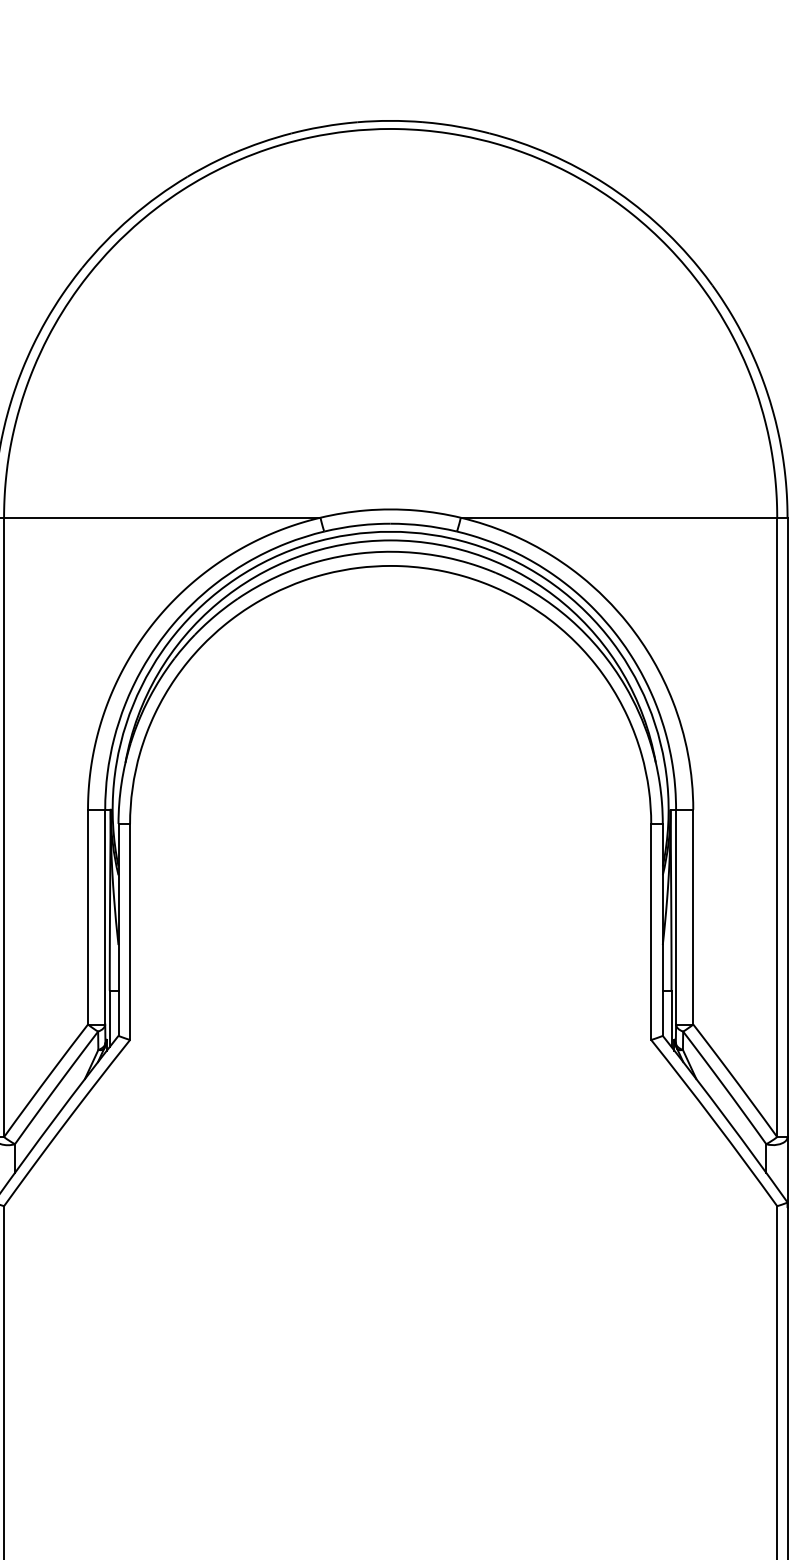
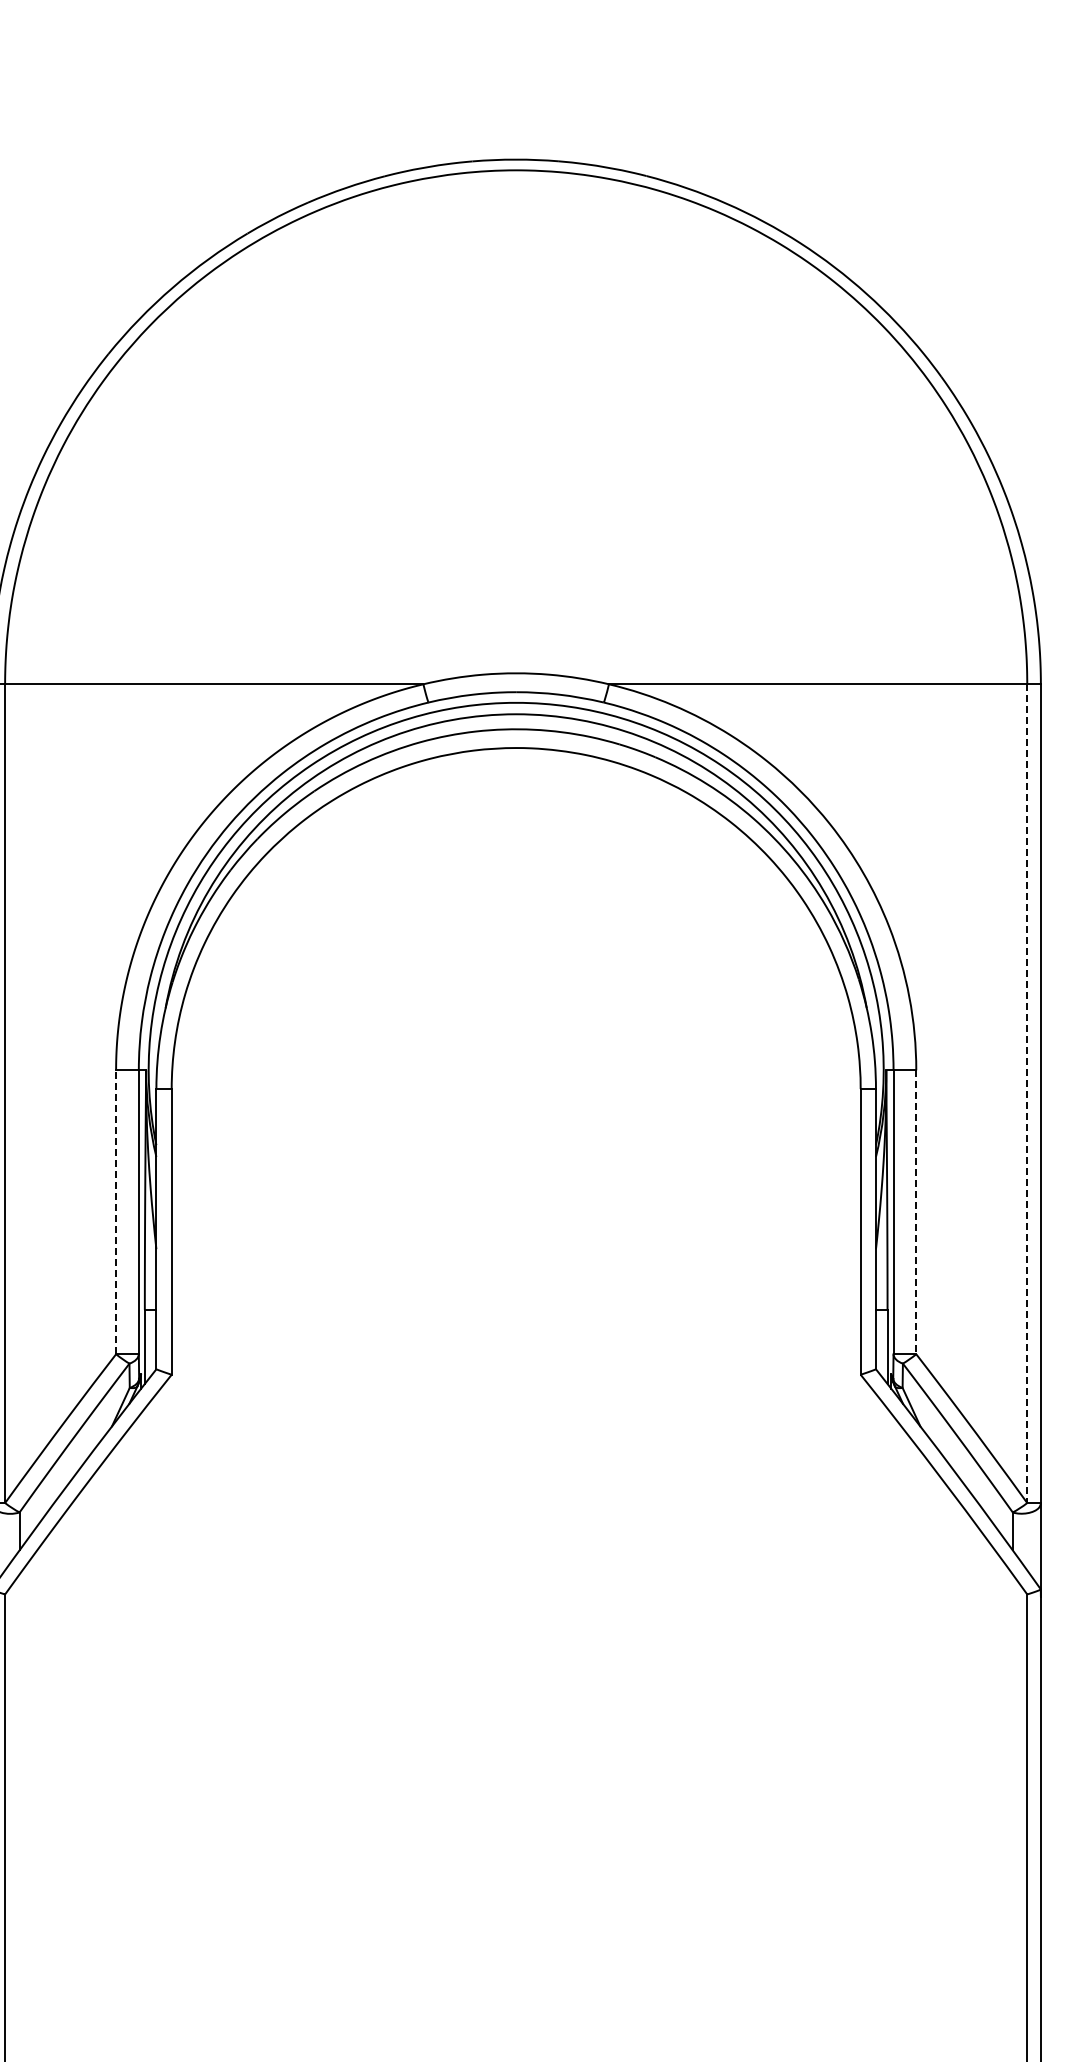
line: (777, 828) -> (1027, 1094), solid -> dashed
line: (88, 917) -> (116, 1212), solid -> dashed
line: (693, 917) -> (916, 1212), solid -> dashed

